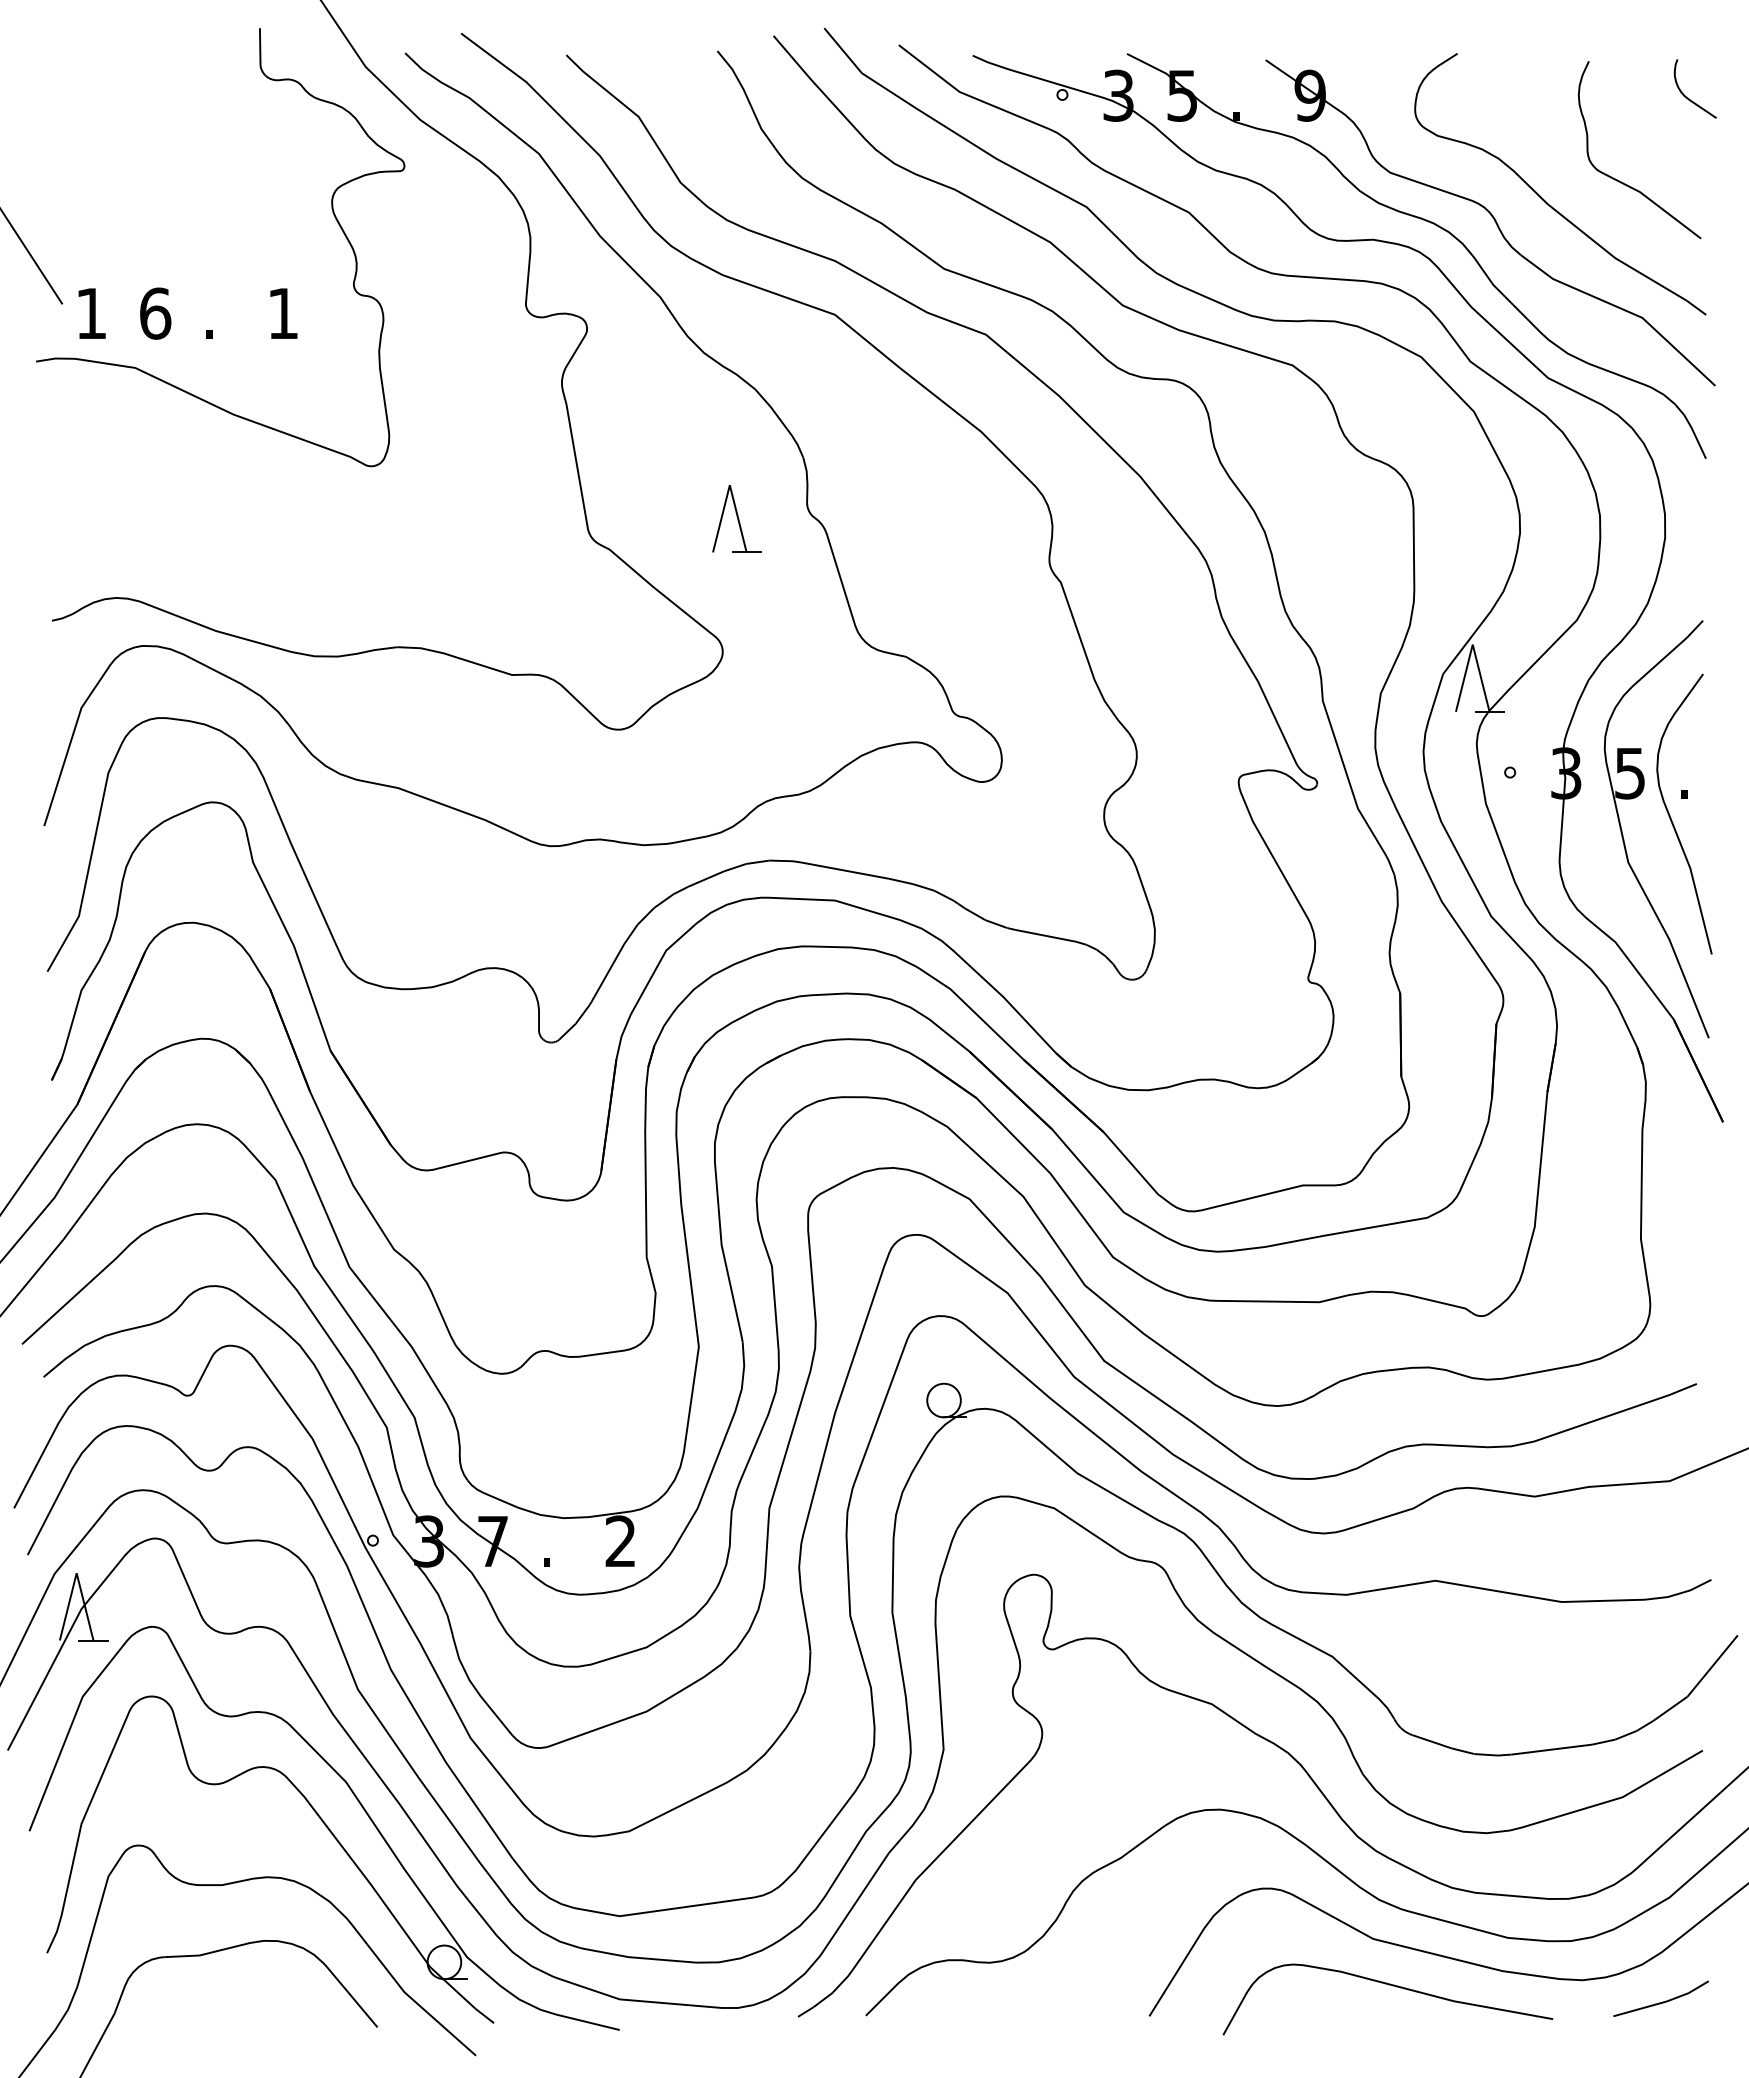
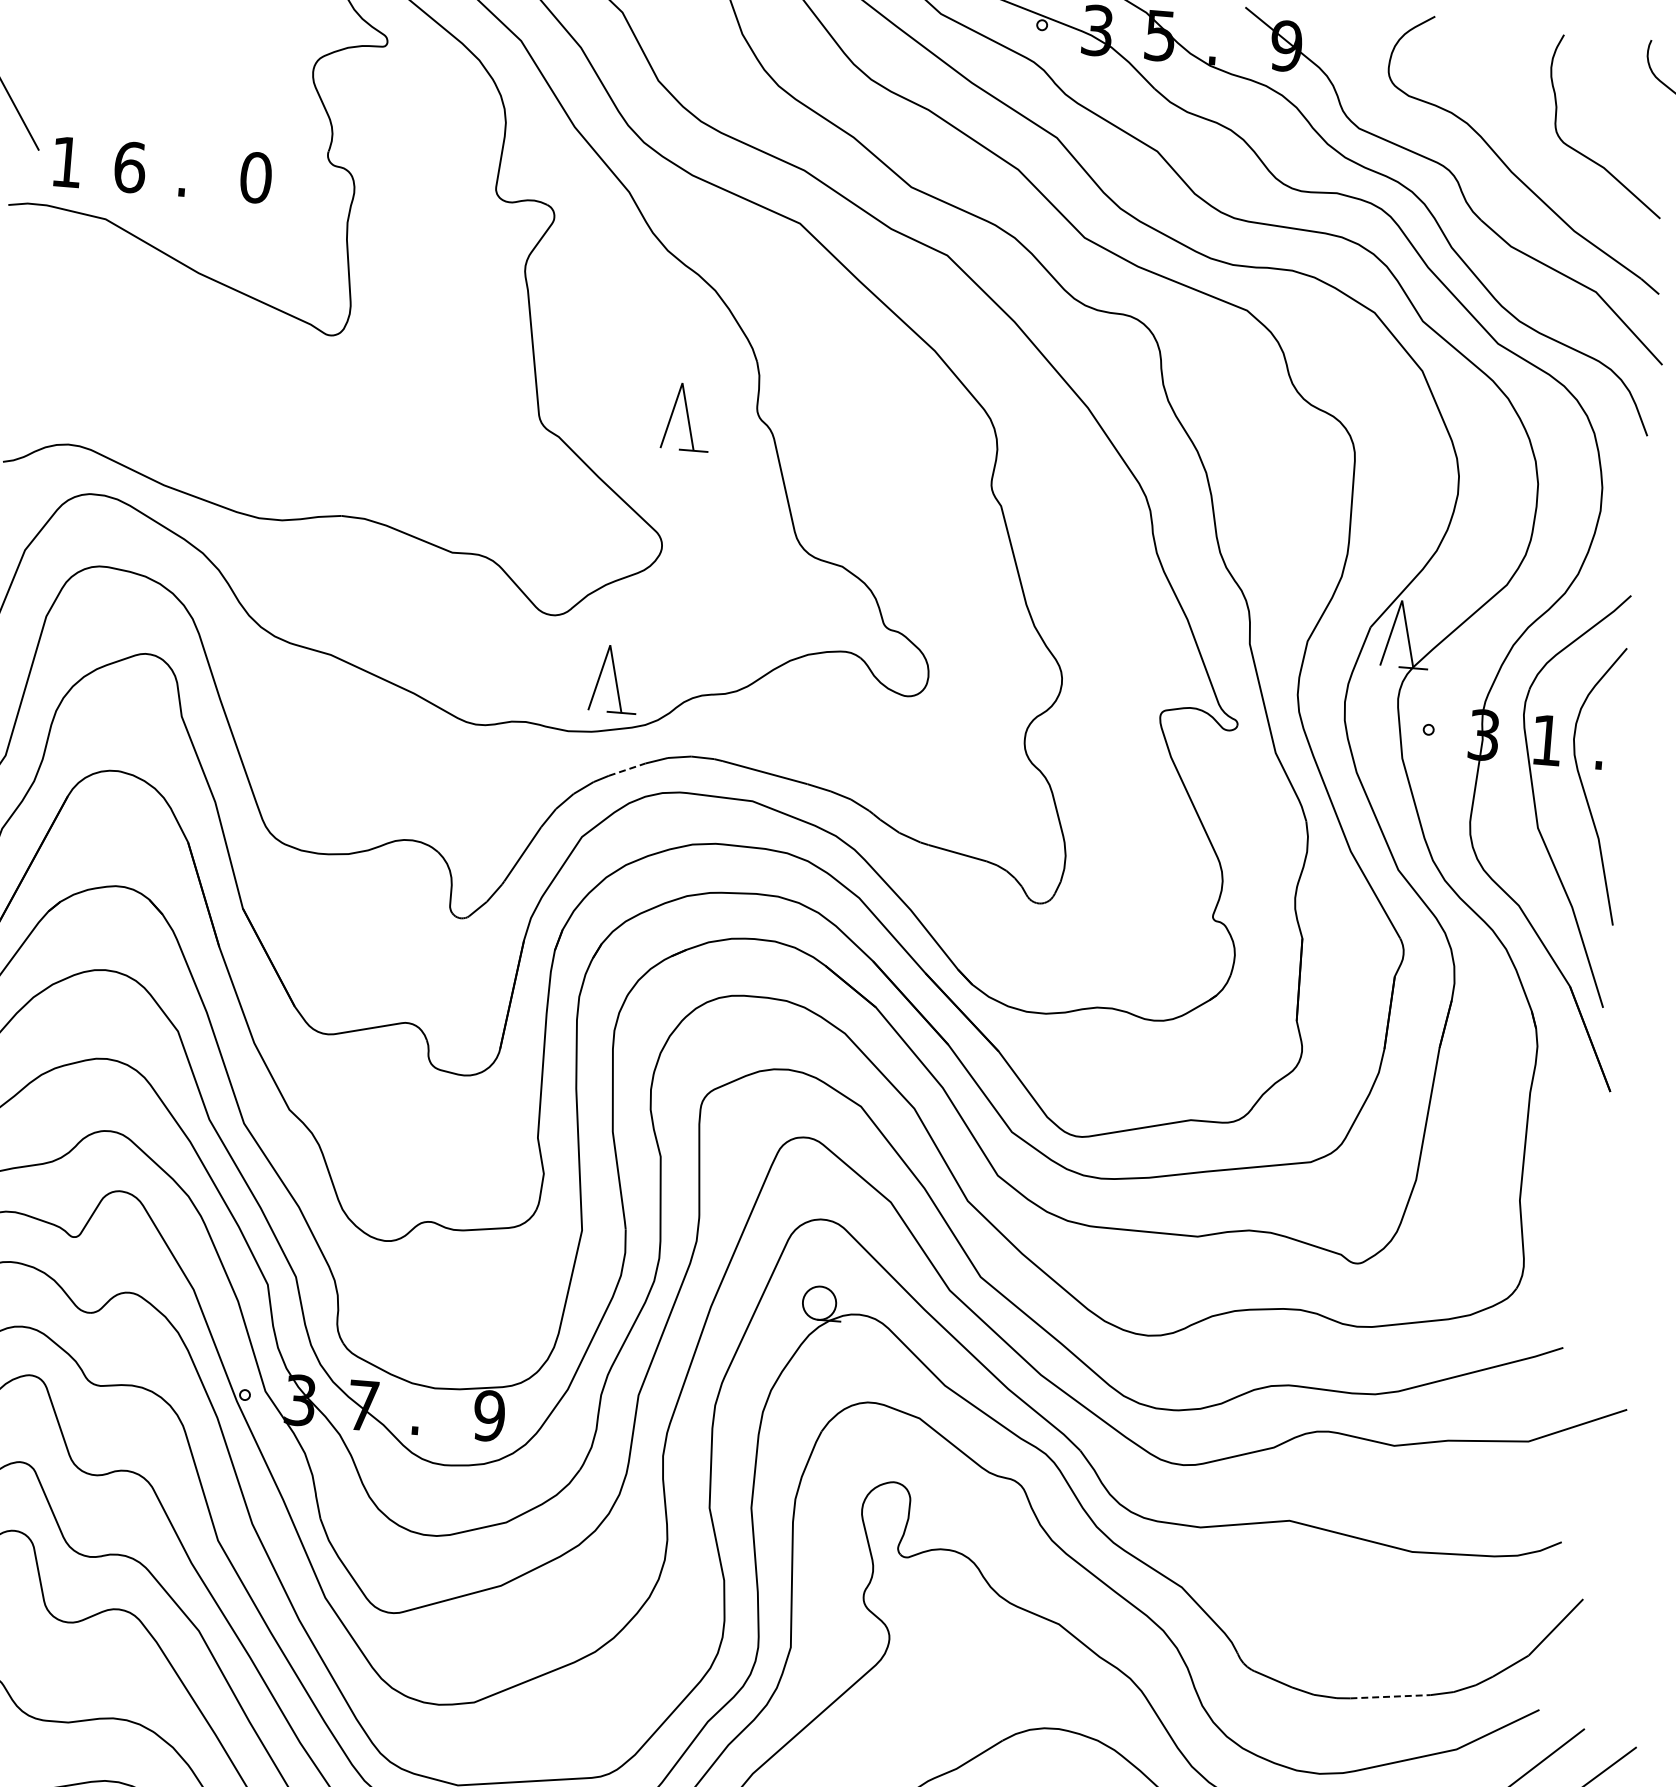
text: (282, 313) -> (255, 177), 1 -> 0
text: (1629, 773) -> (1546, 740), 5 -> 1
part: (685, 788) -> (614, 678), added
line: (706, 879) -> (627, 770), solid -> dashed
text: (620, 1541) -> (489, 1415), 2 -> 9
line: (1551, 1749) -> (1390, 1696), solid -> dashed

